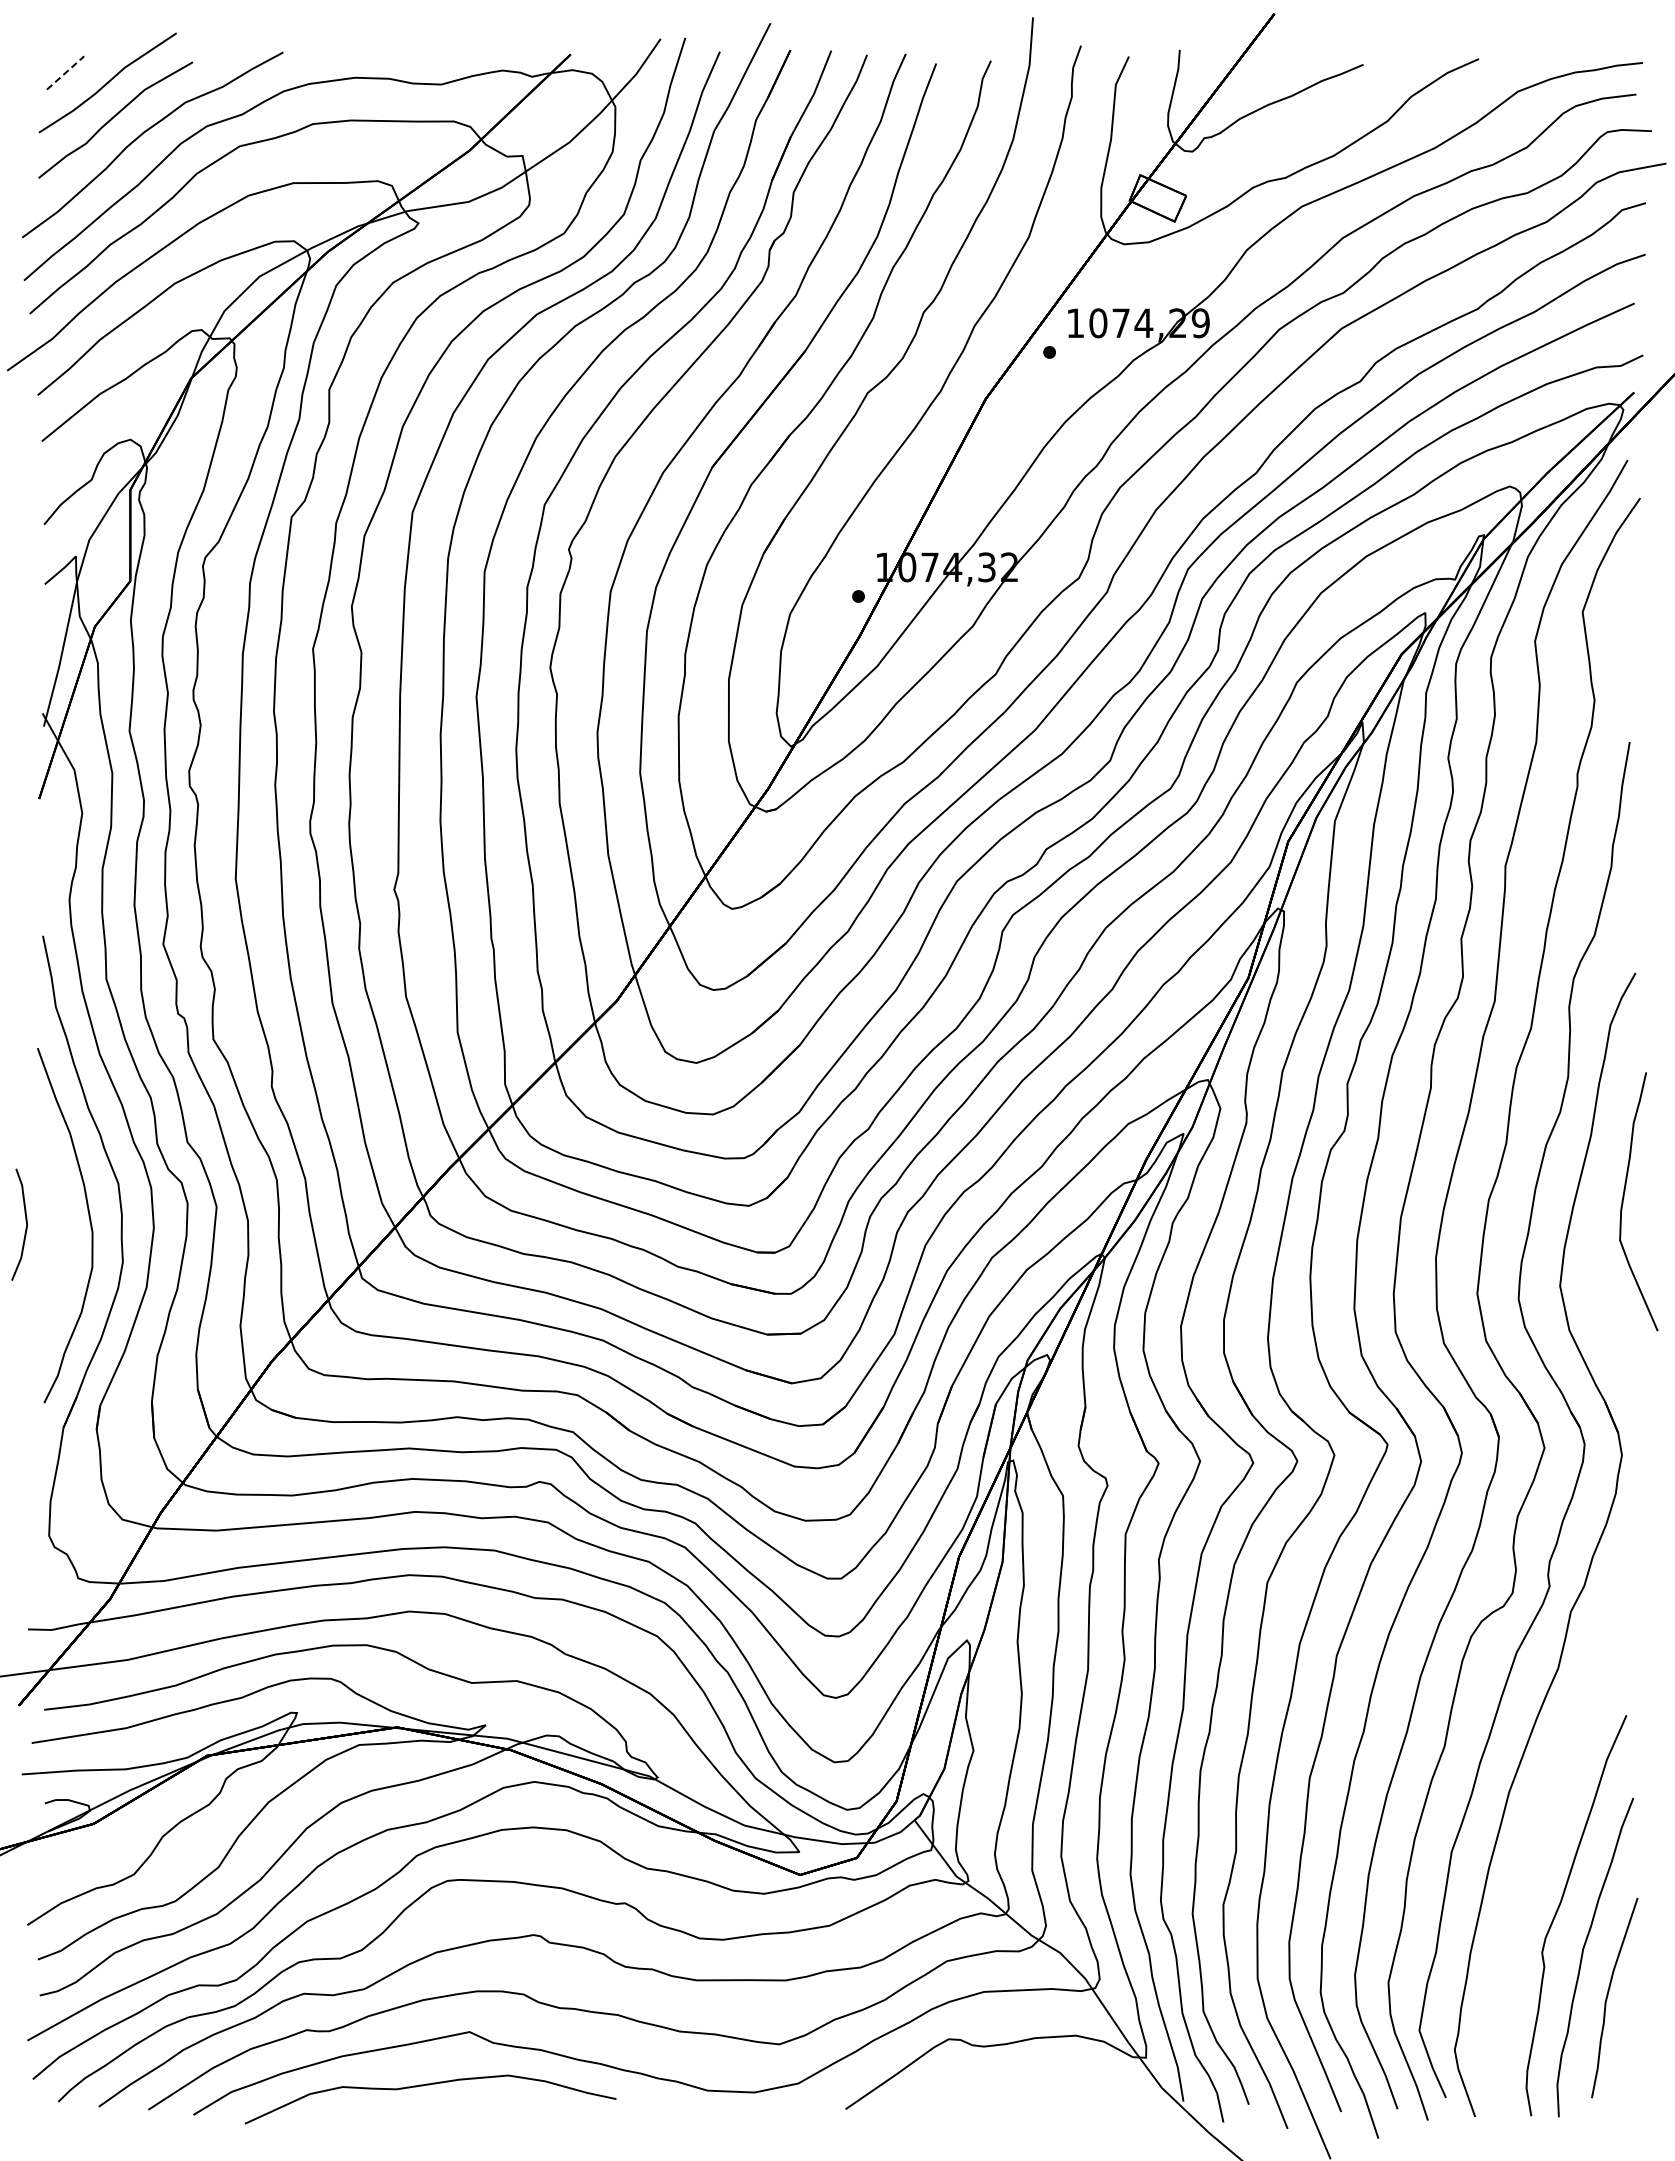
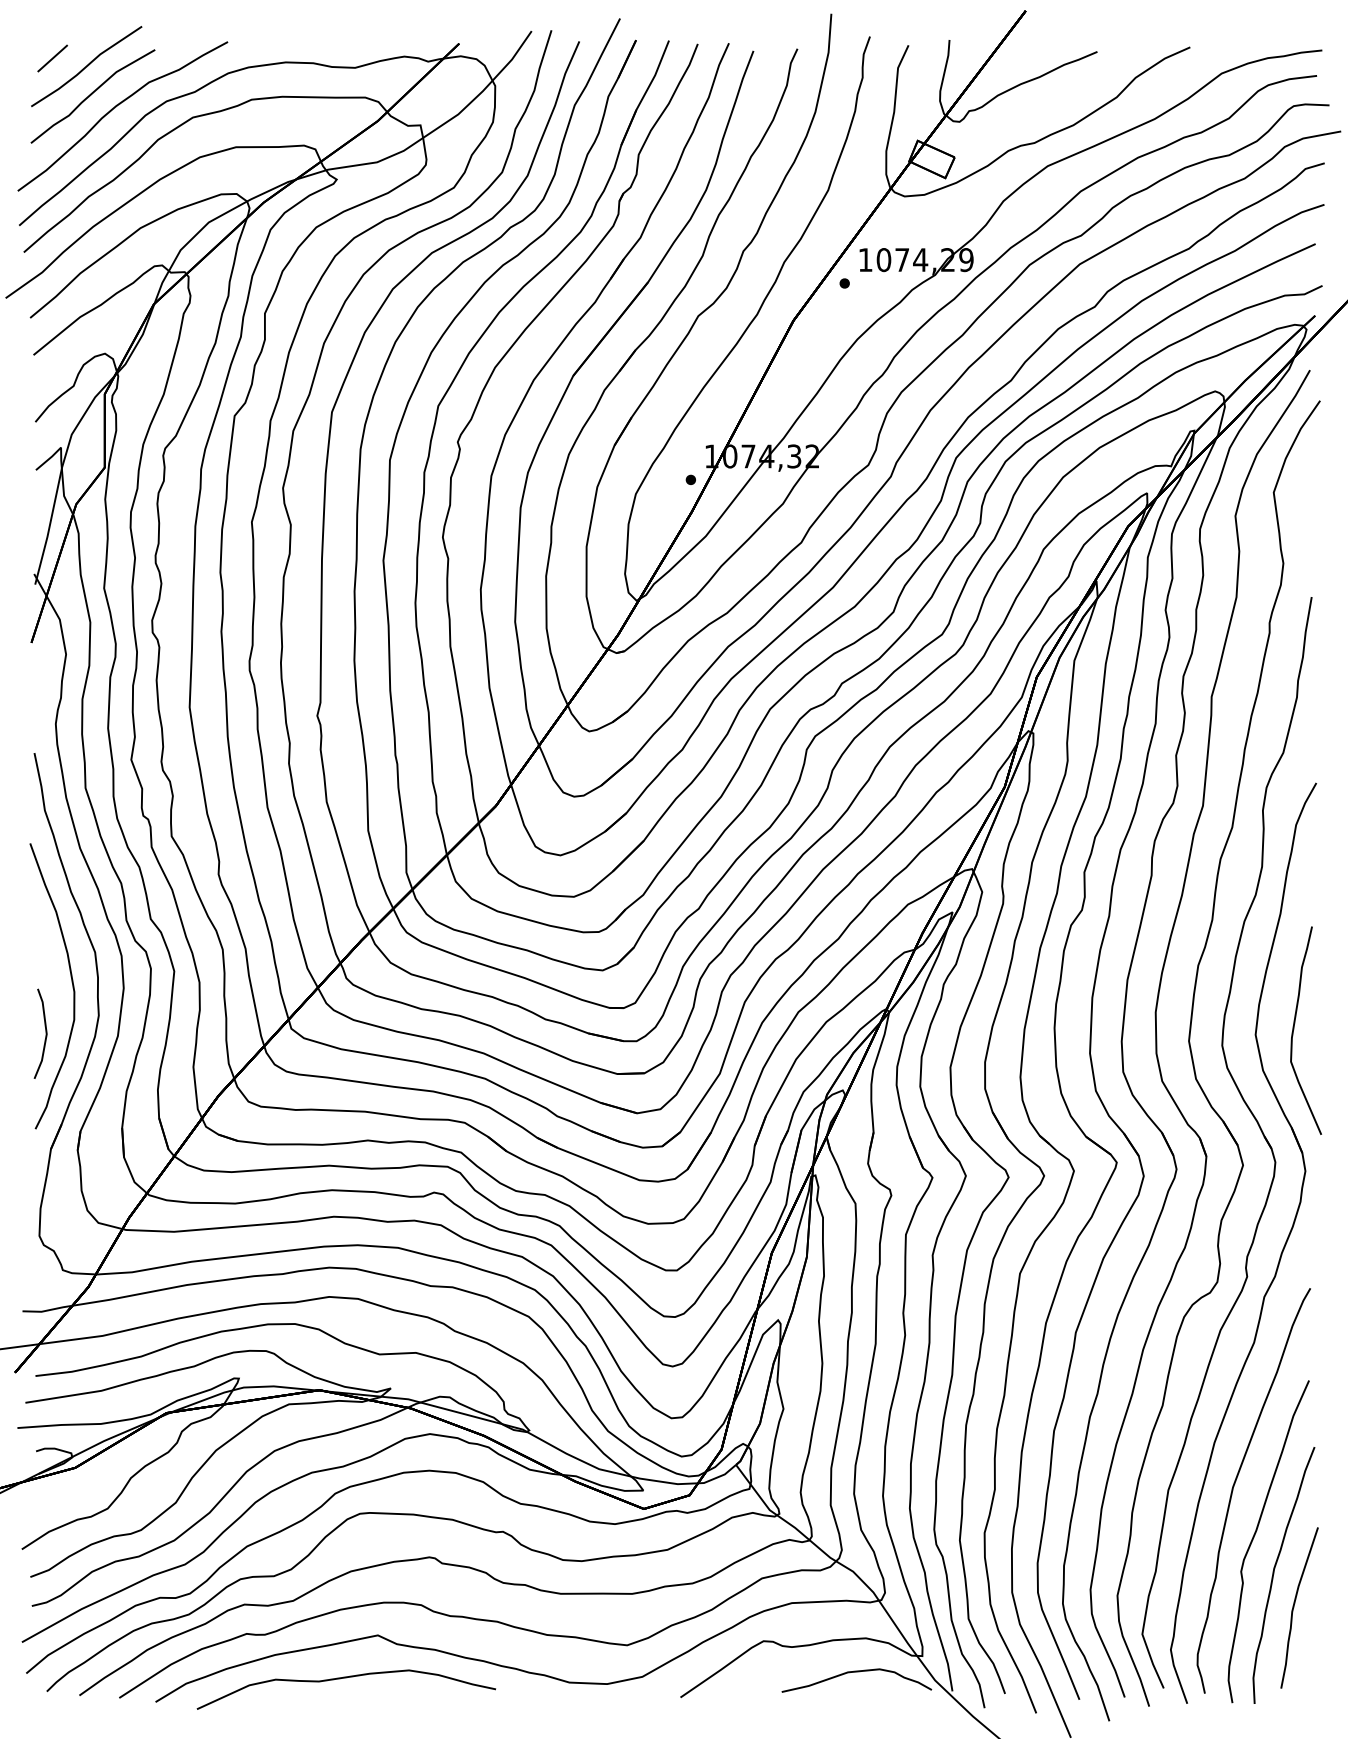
line: (65, 72) -> (52, 58), dashed -> solid
curve: (1624, 1198) -> (1294, 1028), moved
line: (25, 1221) -> (45, 1031), moved
curve: (1535, 1842) -> (1235, 1482), added
curve: (1061, 2078) -> (854, 1672), added

